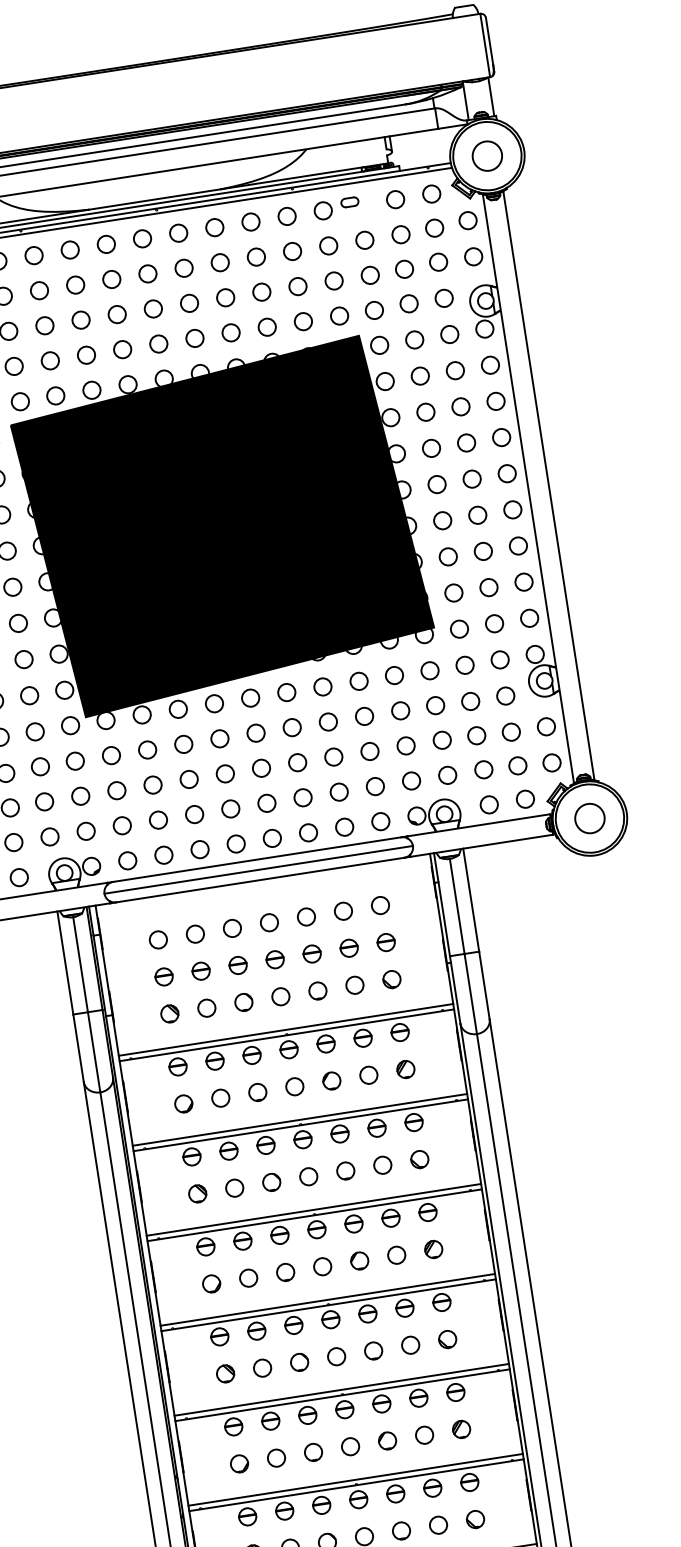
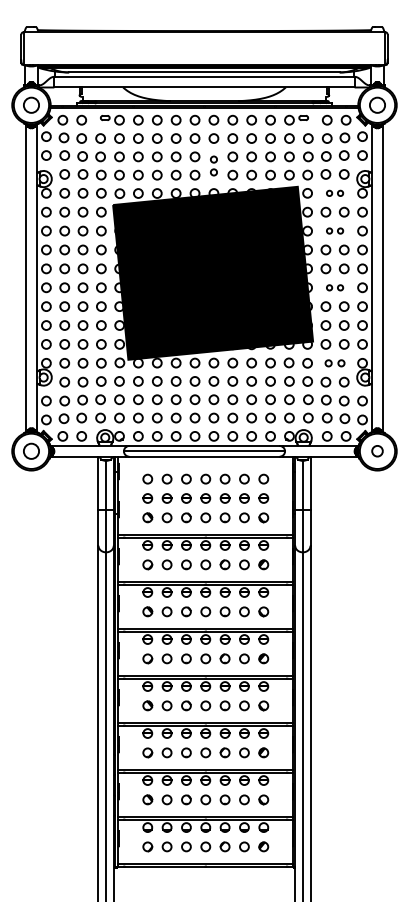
part: (191, 320) -> (213, 165), size x0.7
part: (431, 337) -> (334, 193), size x0.6
part: (442, 408) -> (334, 230), size x0.6
part: (459, 517) -> (334, 287), size x0.6
part: (481, 663) -> (334, 363), size x0.7
circle: (589, 816) -> (377, 450), size x0.7

